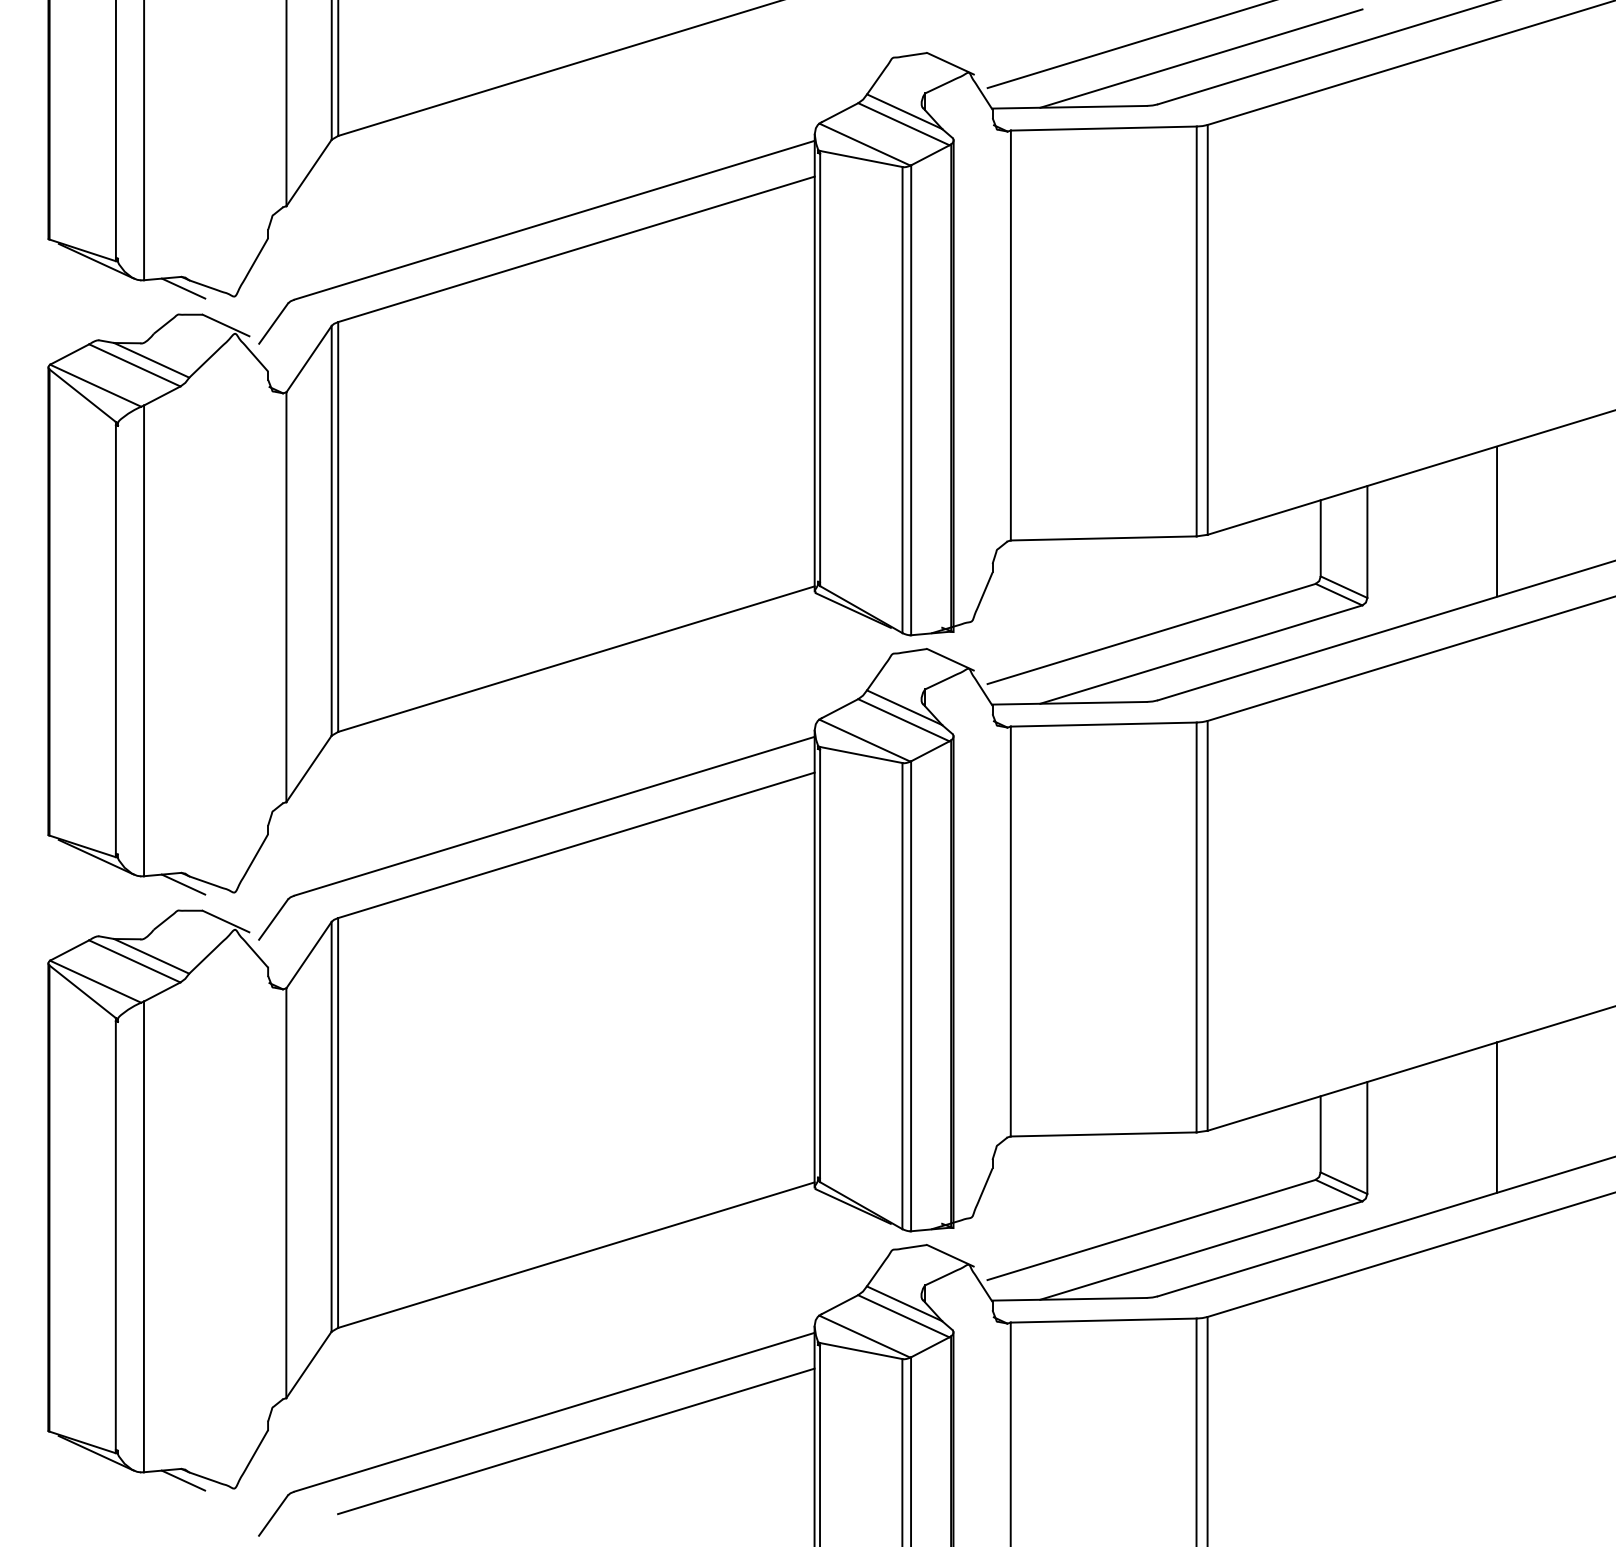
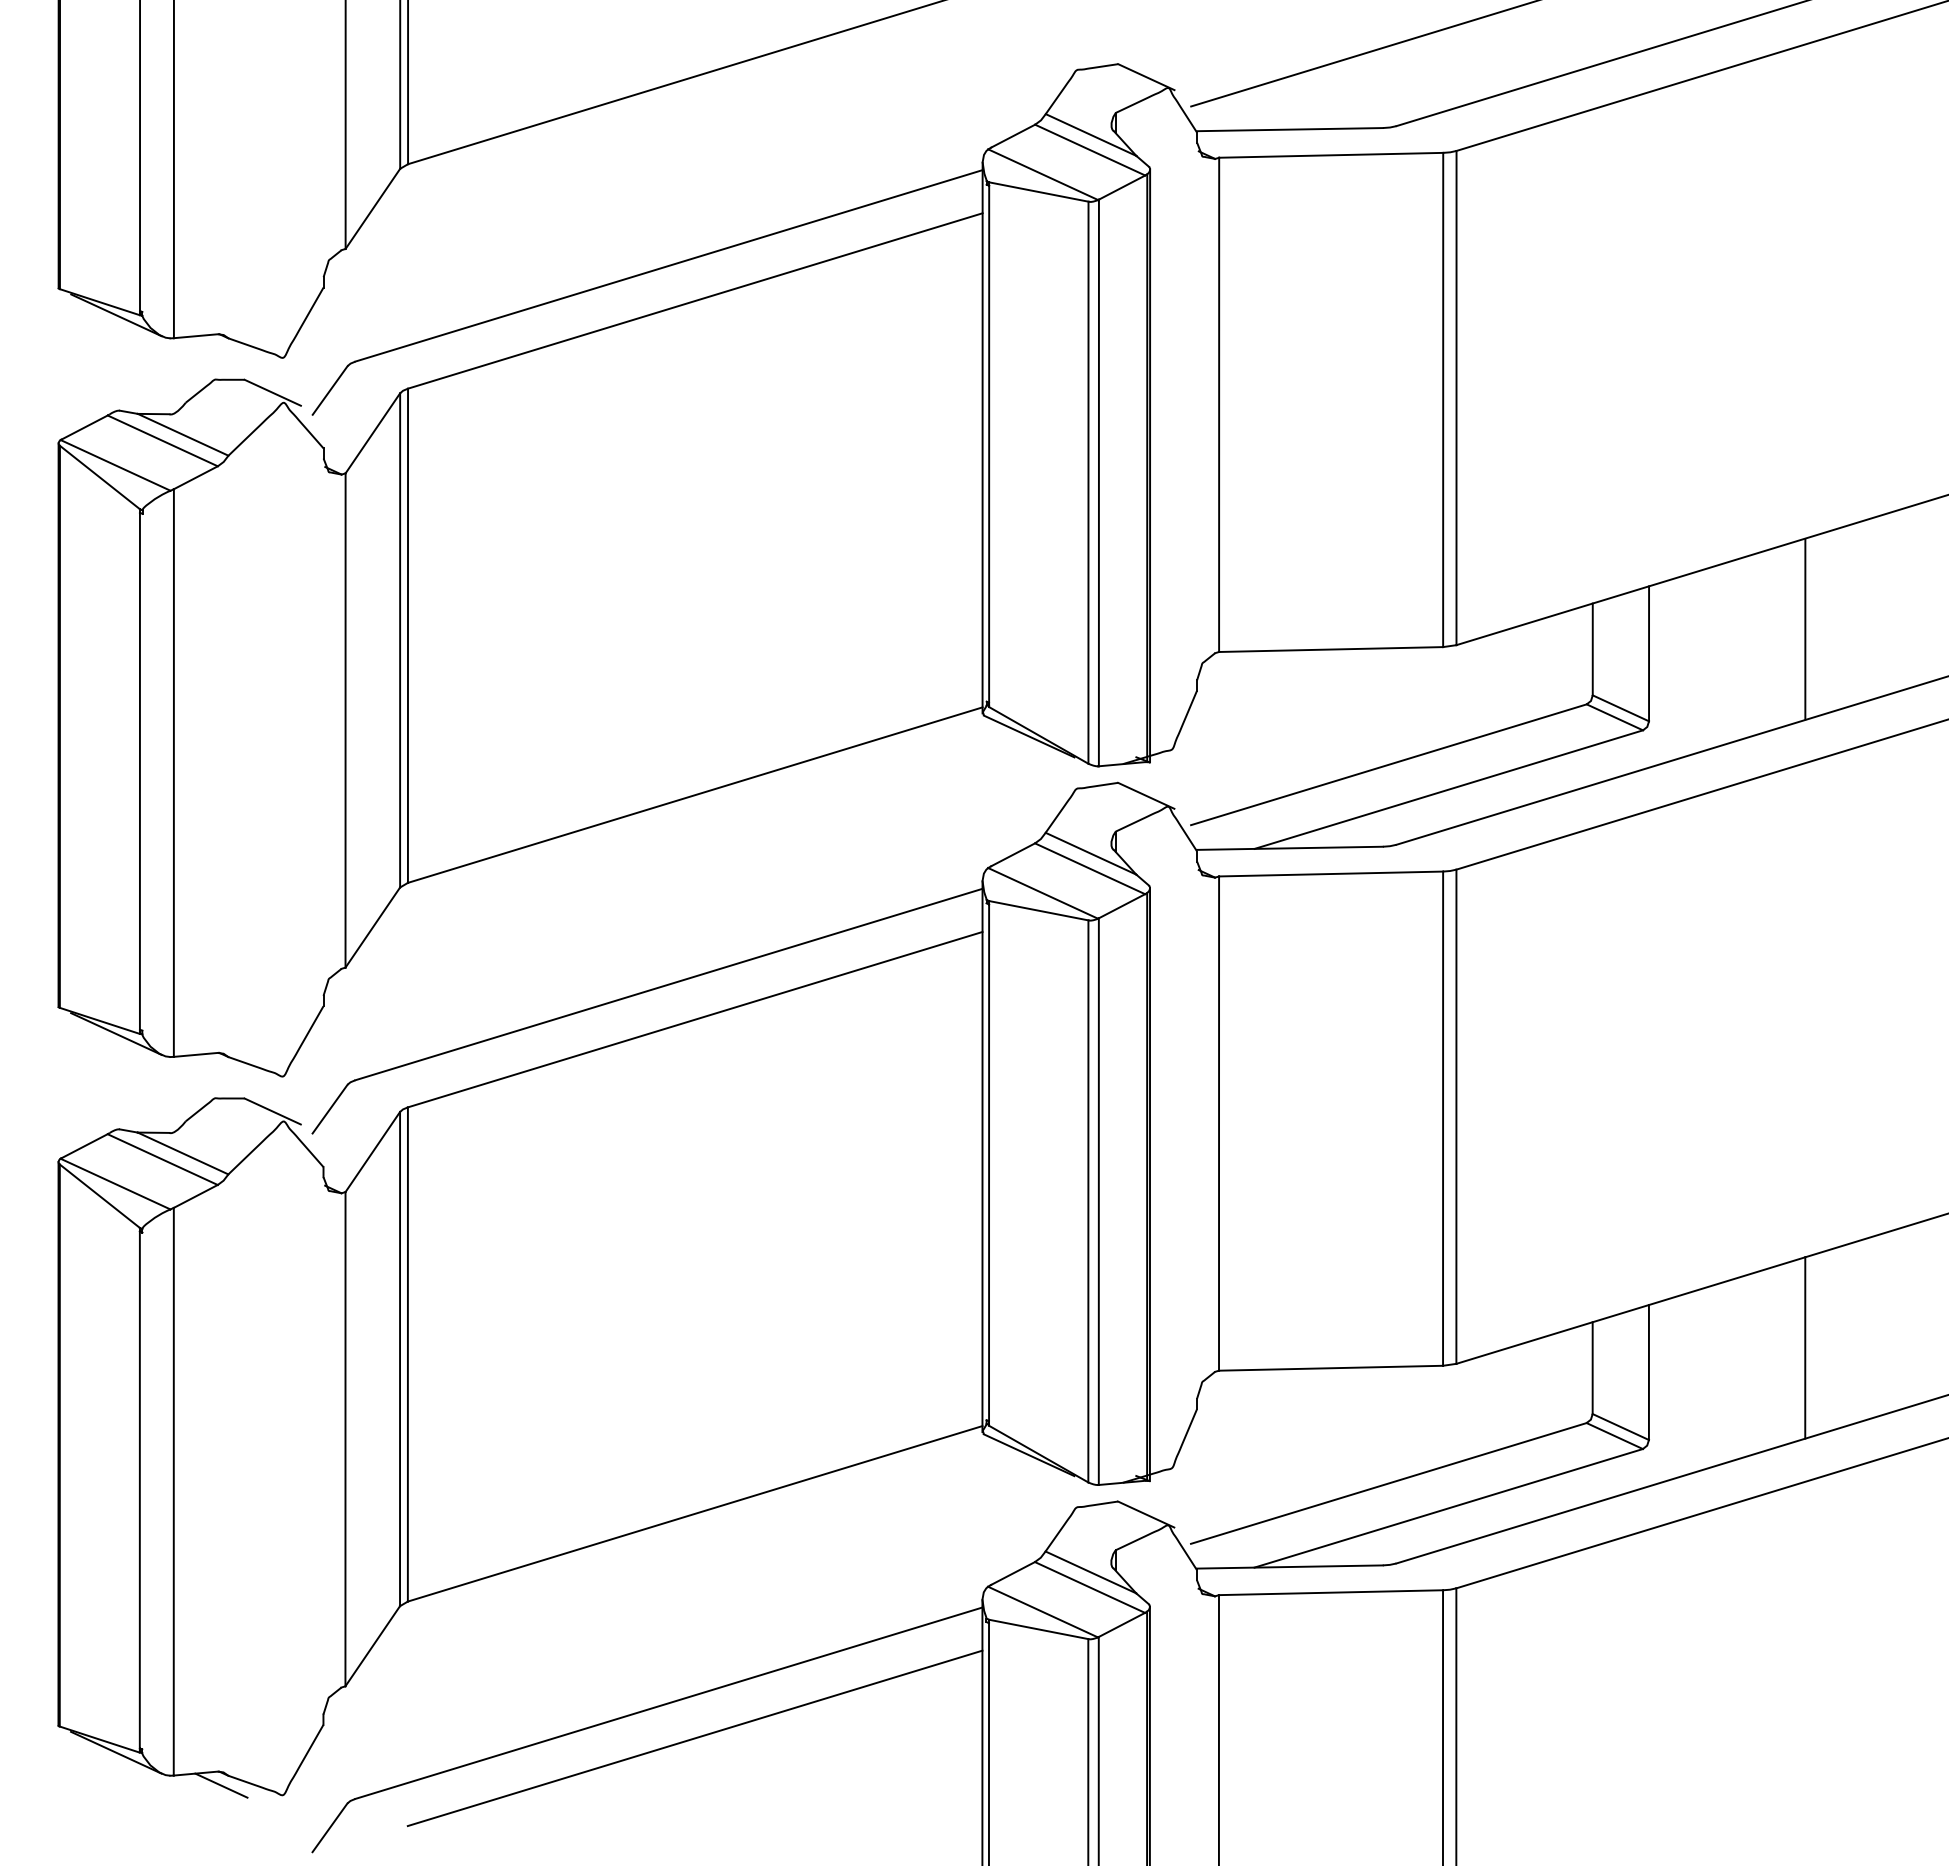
line: (1201, 58) -> (1448, 70), removed
line: (183, 288) -> (221, 348), removed
line: (183, 884) -> (221, 1066), removed

